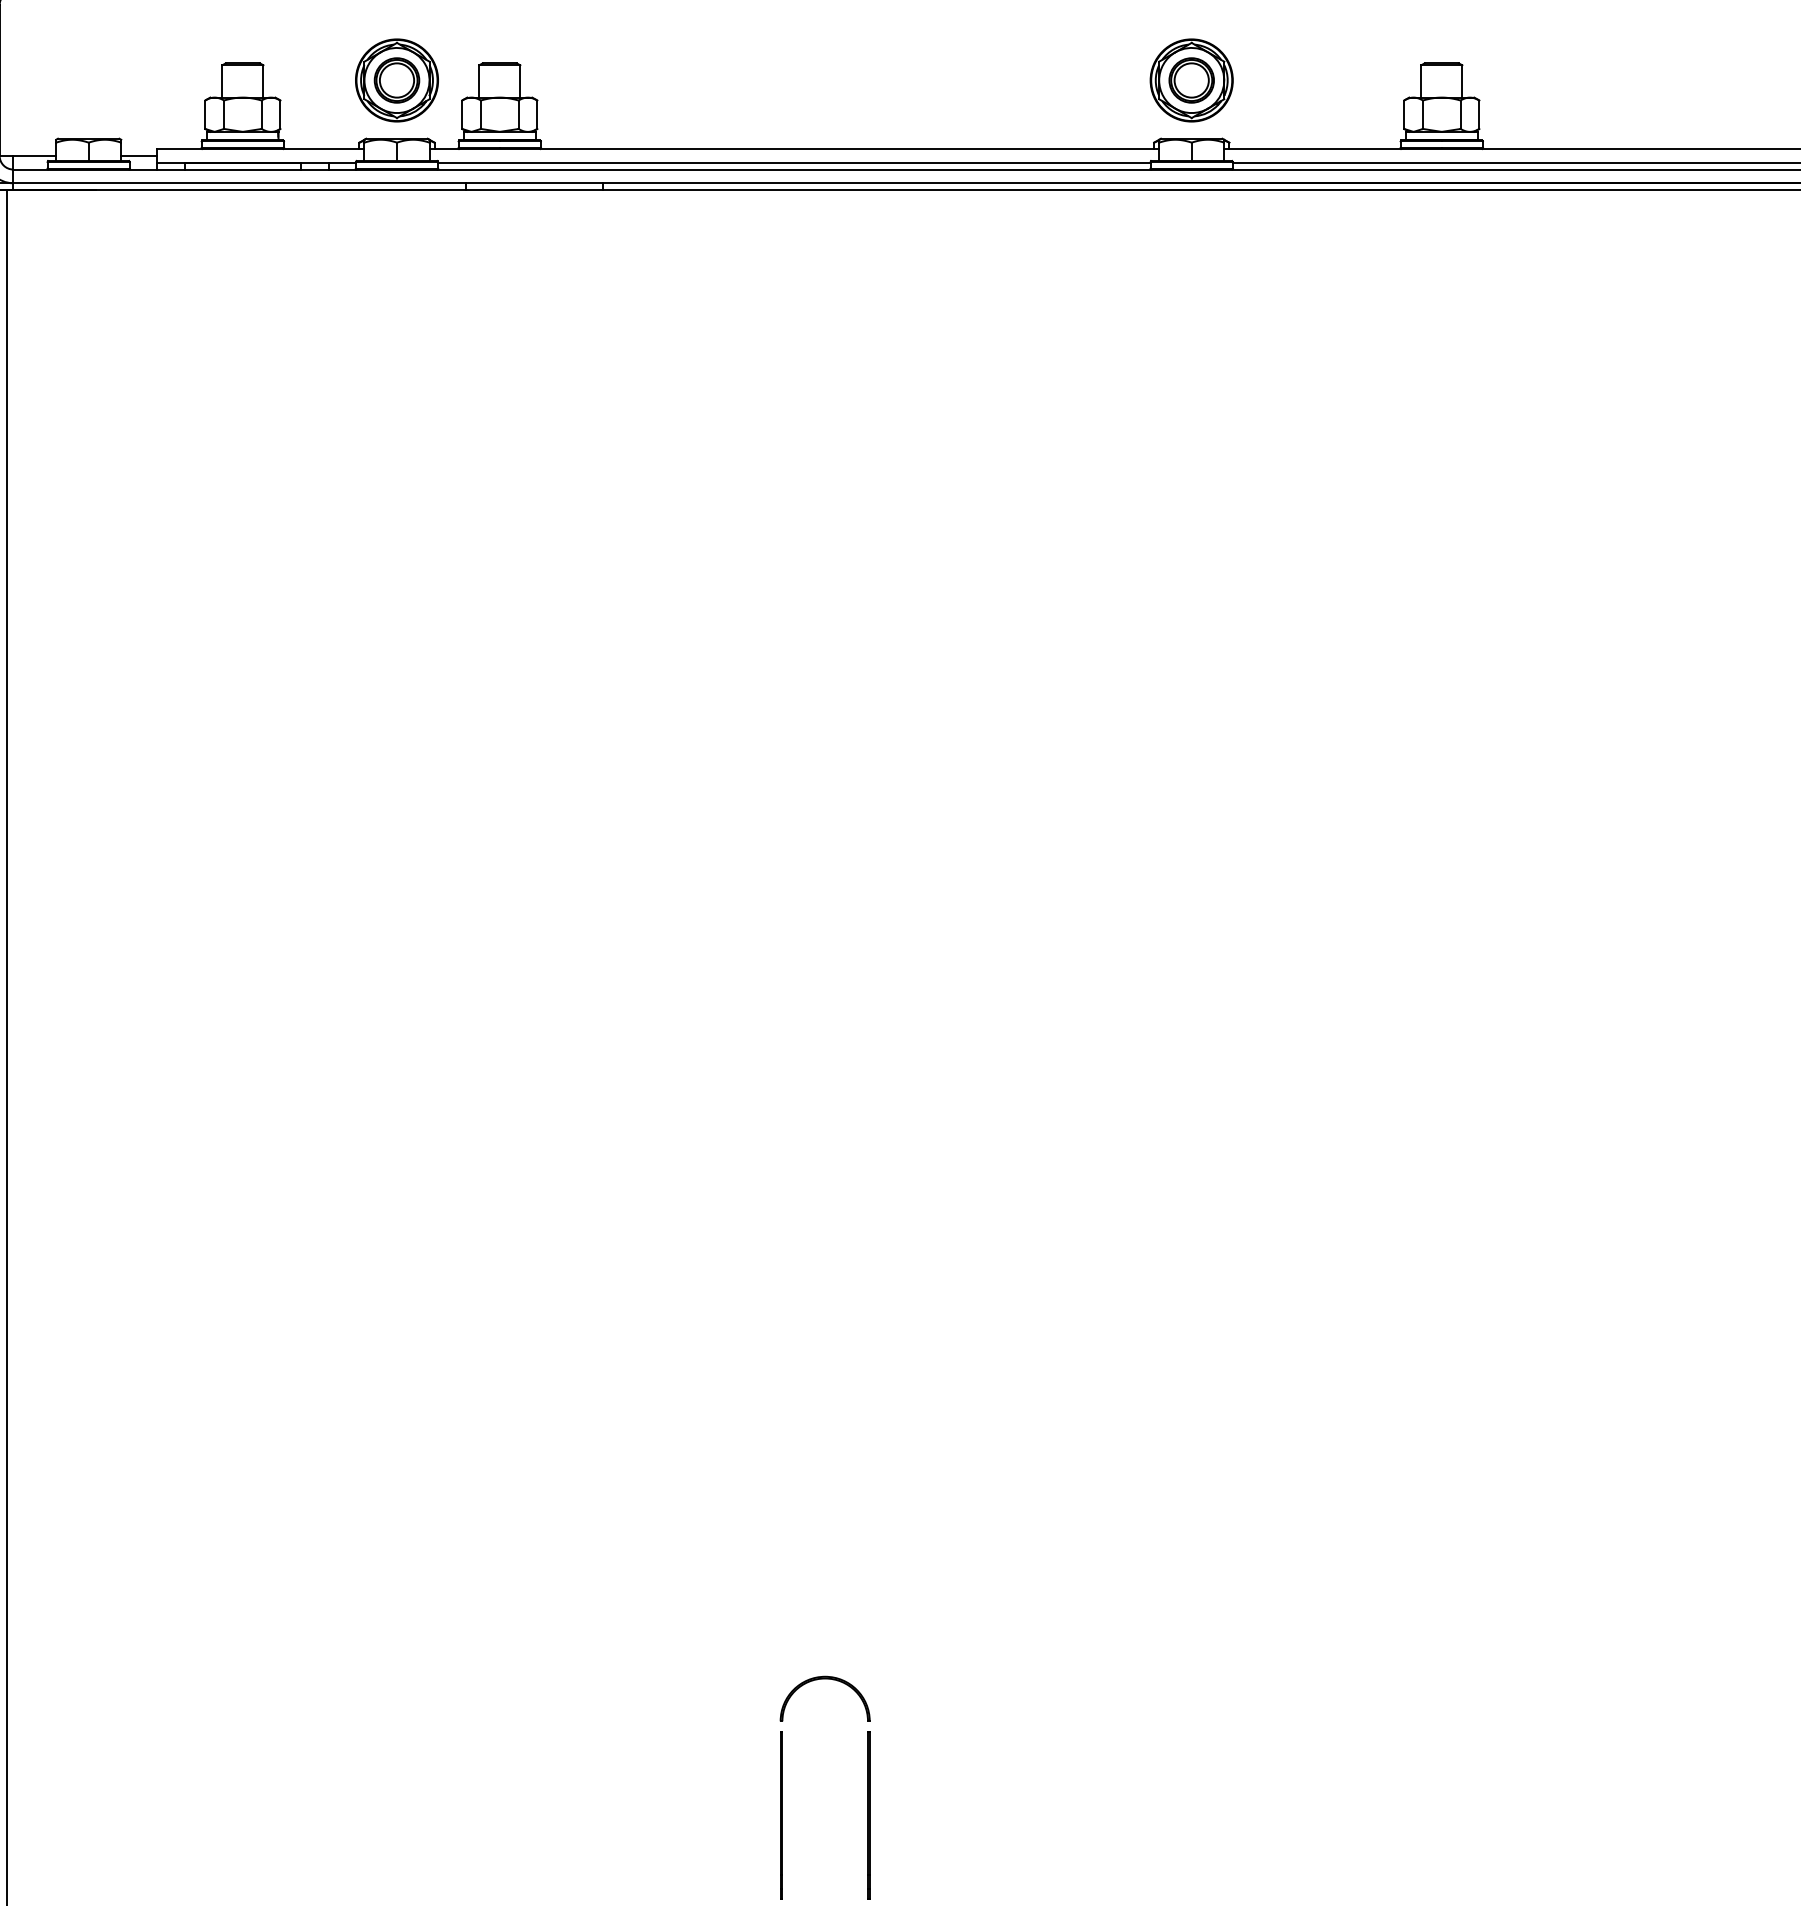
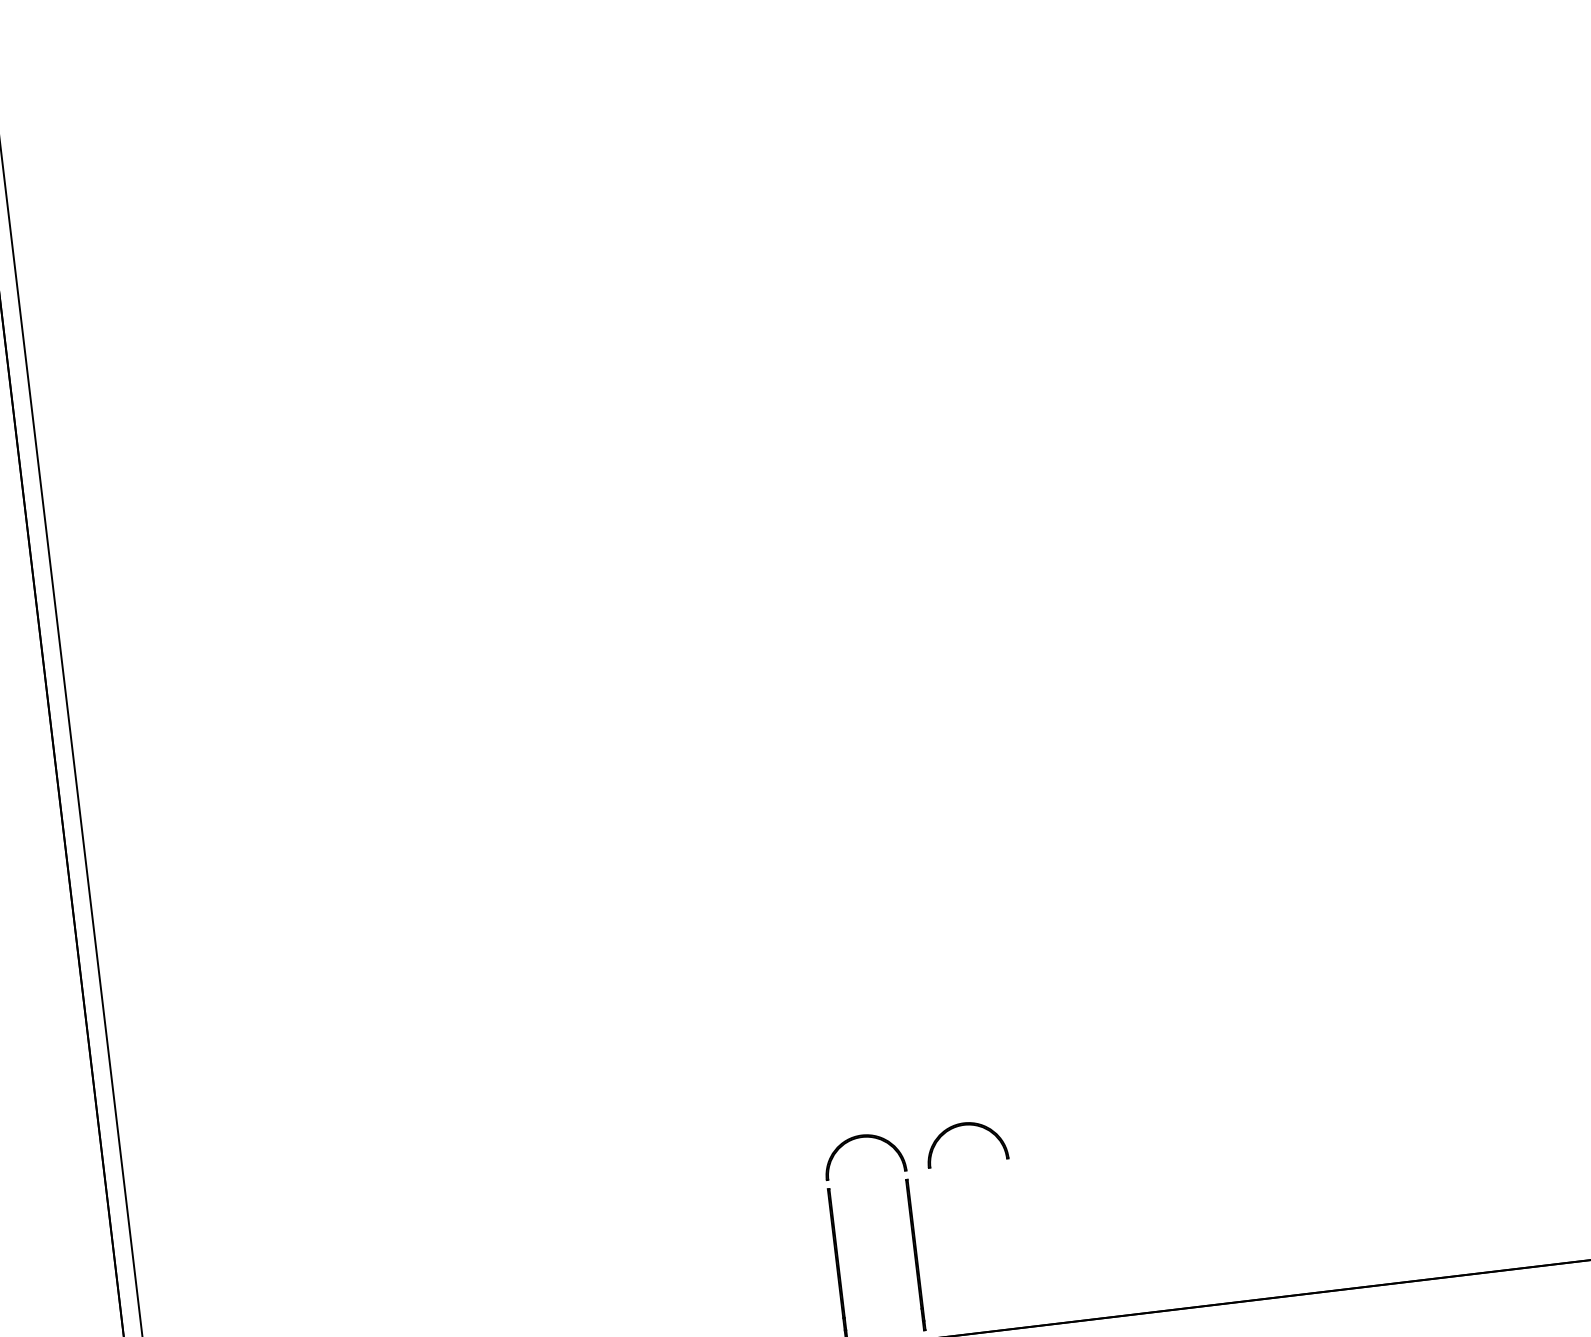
part: (938, 1679) -> (963, 1125), added

